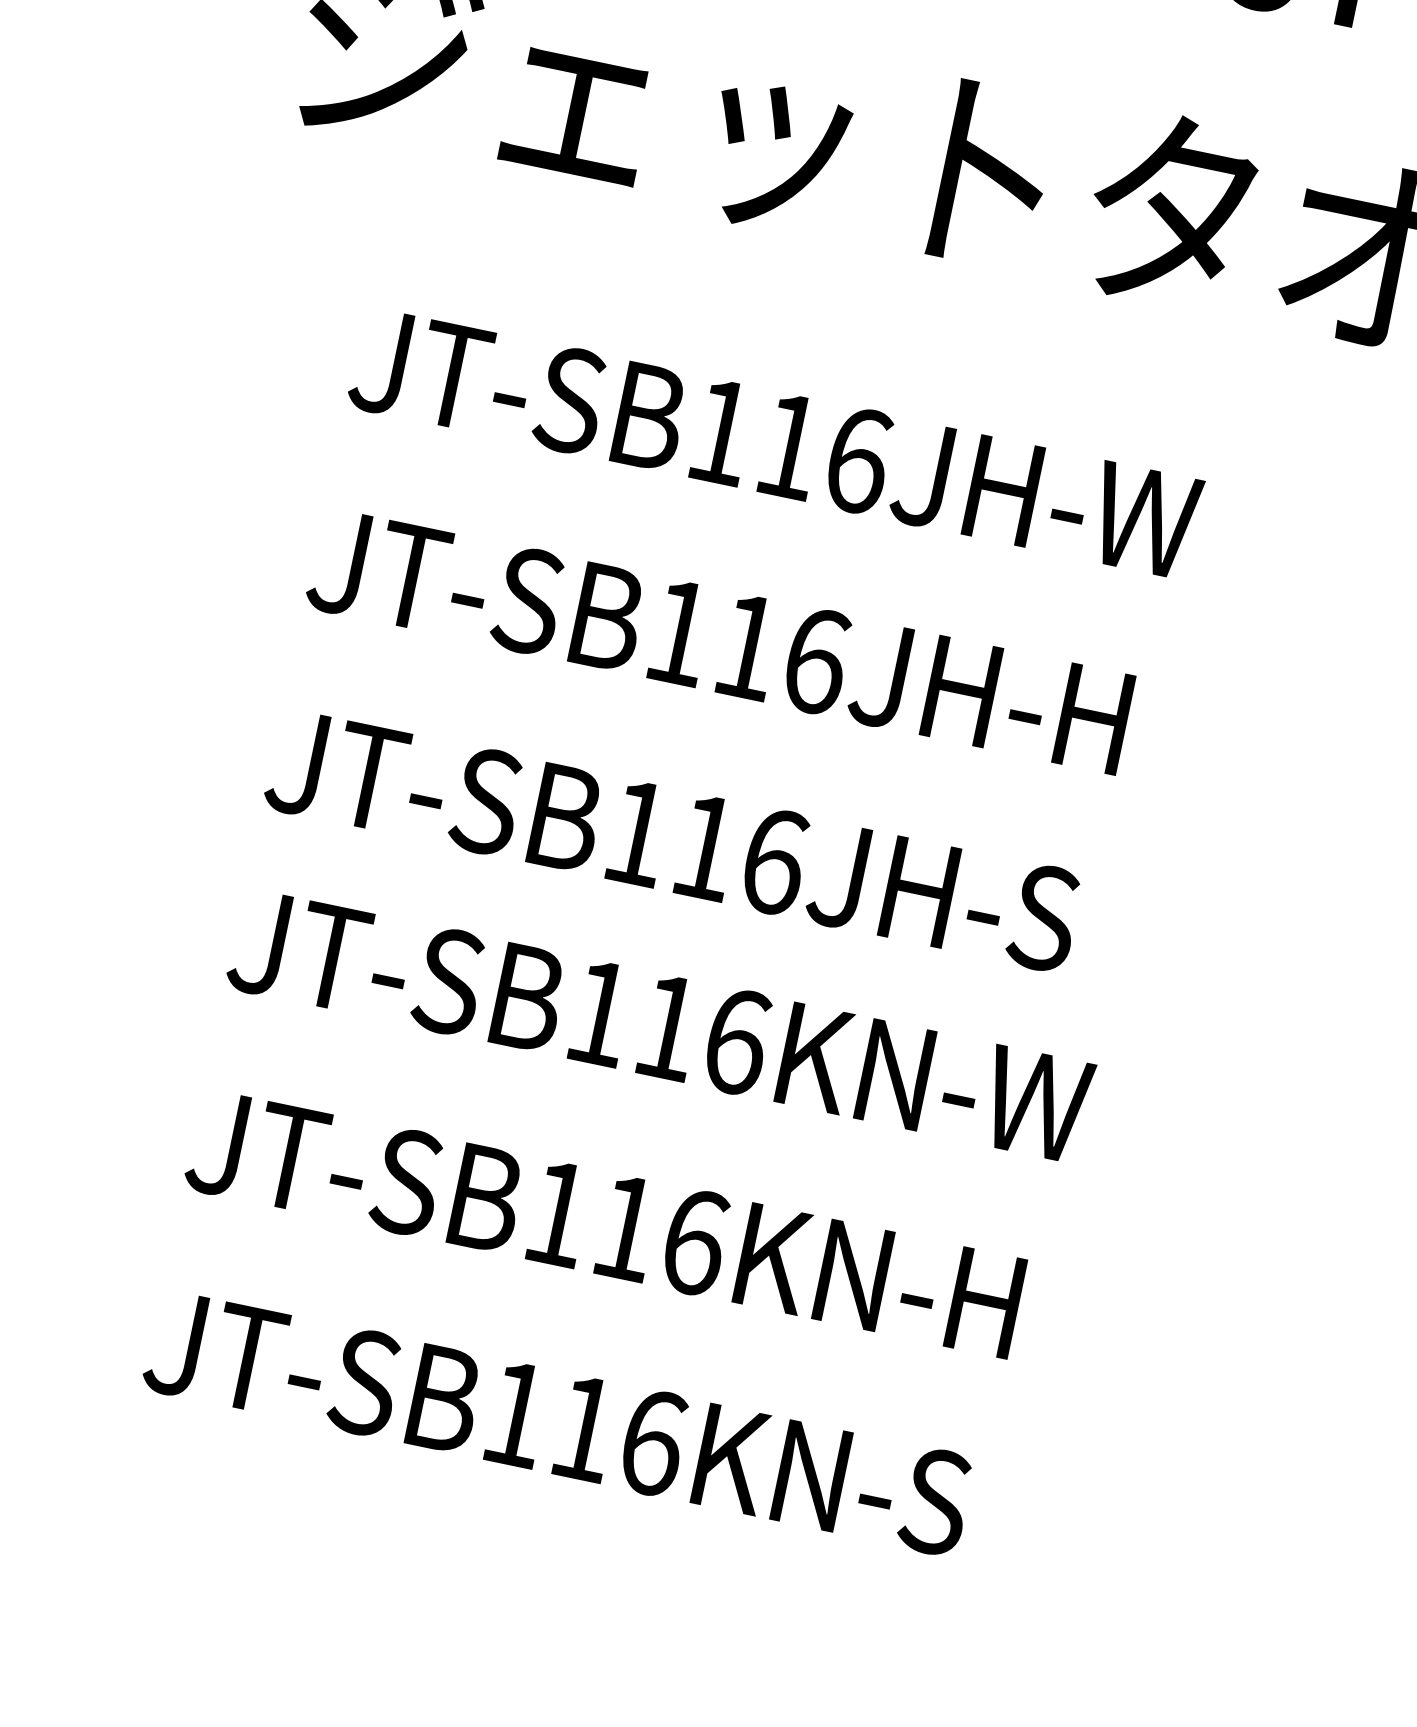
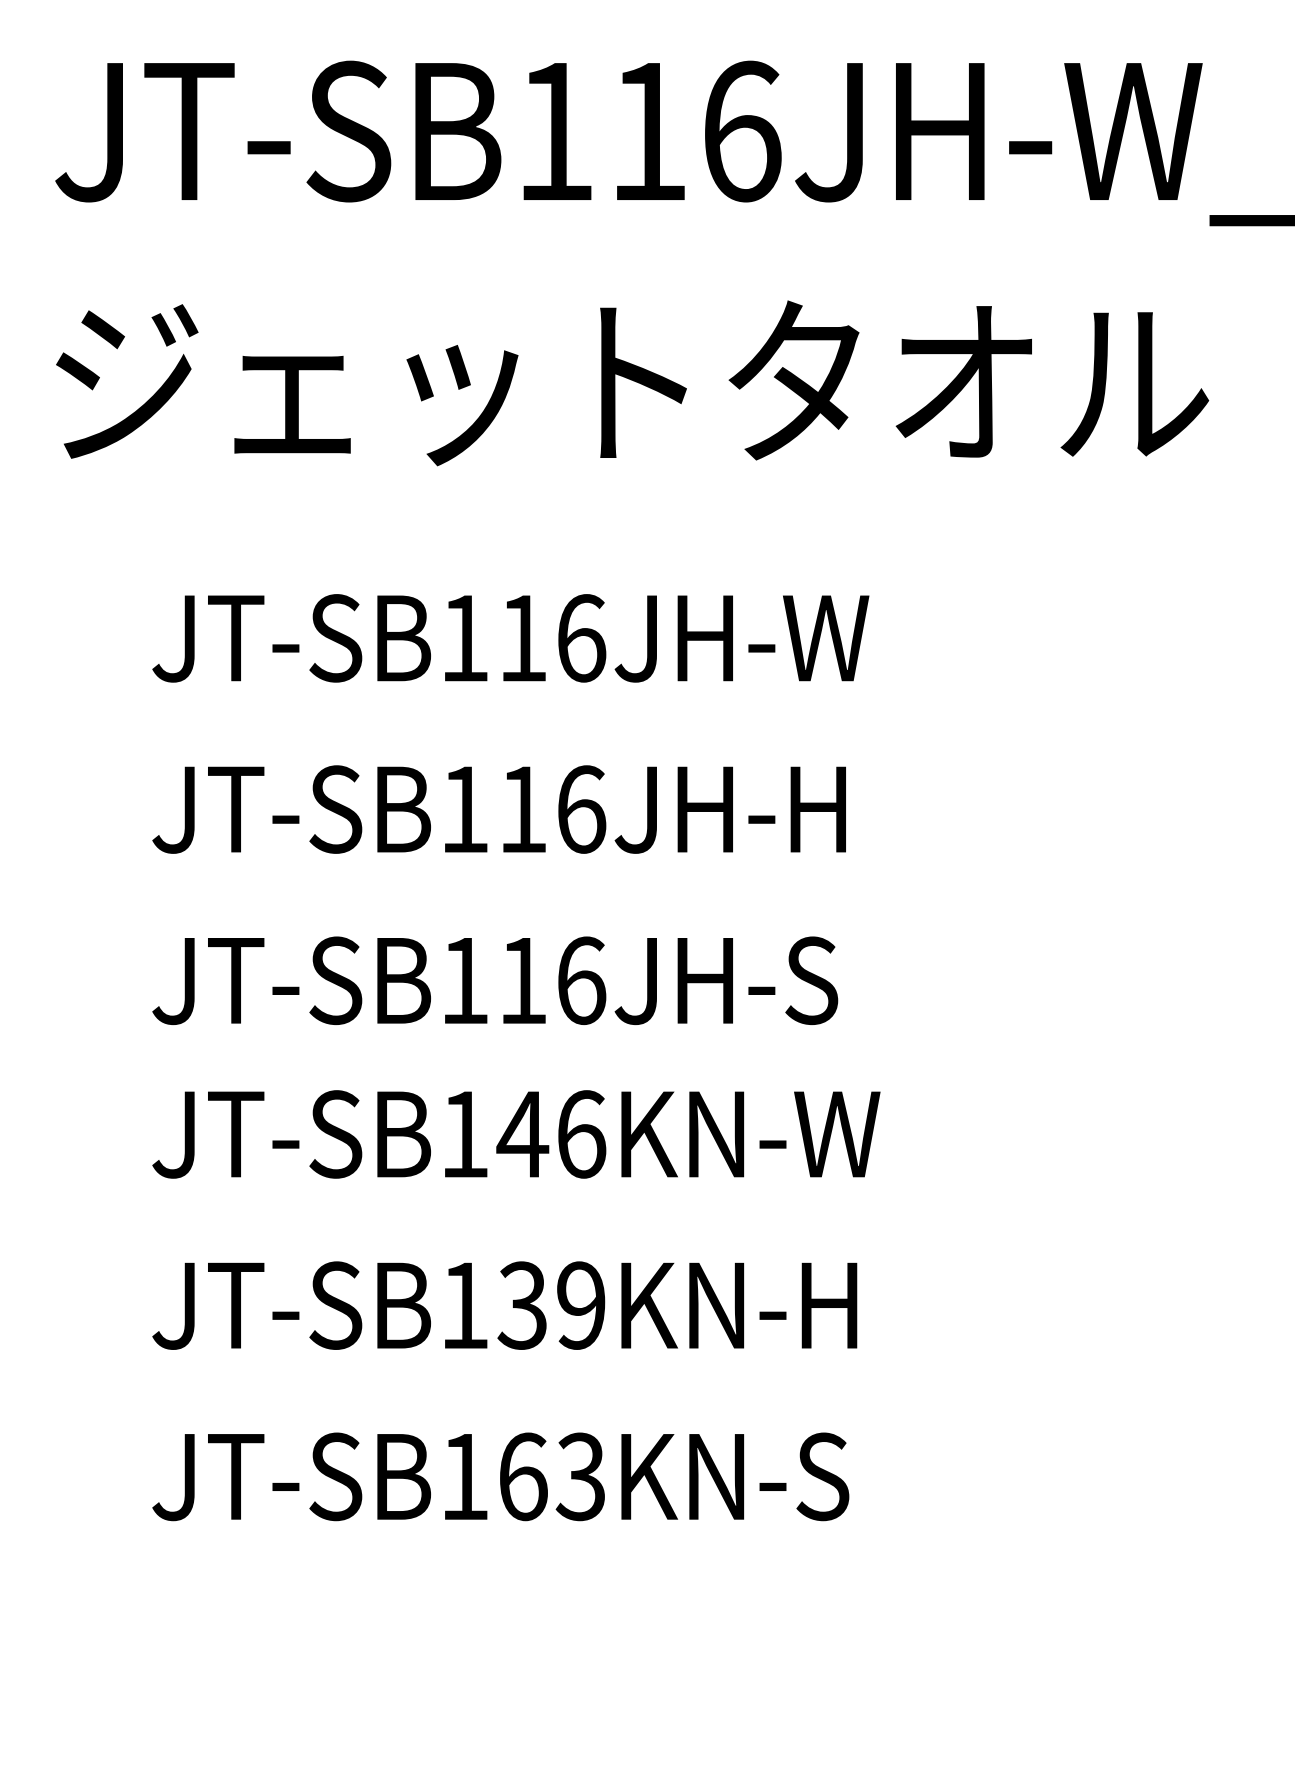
text: (667, 1027) -> (522, 1134), JT-SB116KN-W -> JT-SB146KN-W
text: (659, 1234) -> (551, 1305), JT-SB116KN-H -> JT-SB139KN-H
text: (620, 1435) -> (553, 1476), JT-SB116KN-S -> JT-SB163KN-S

